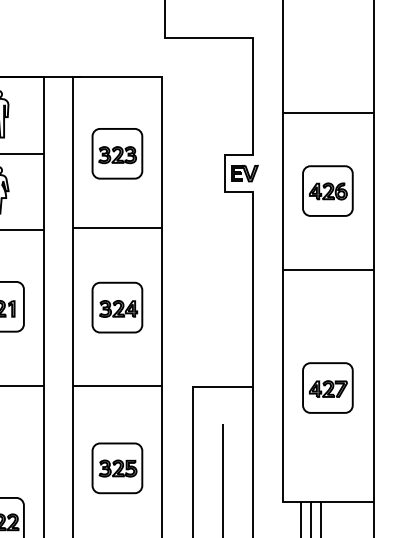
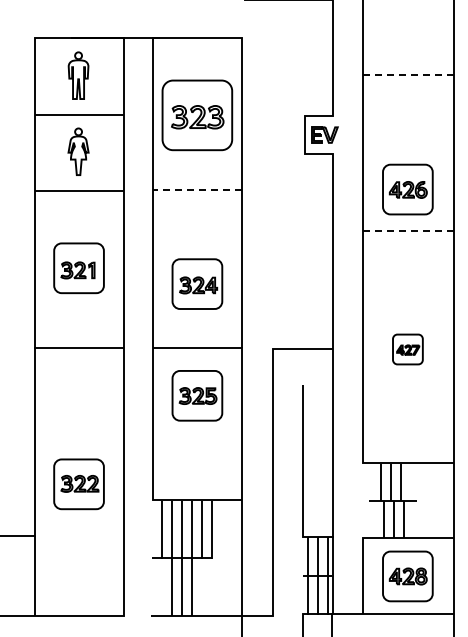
line: (328, 113) -> (408, 74), solid -> dashed
part: (117, 153) -> (197, 114), size x1.4
part: (327, 191) -> (407, 189), moved
line: (117, 228) -> (197, 189), solid -> dashed
line: (328, 270) -> (408, 231), solid -> dashed
part: (117, 307) -> (197, 283), moved
part: (327, 388) -> (407, 349), size x0.6
part: (117, 468) -> (197, 395), moved

